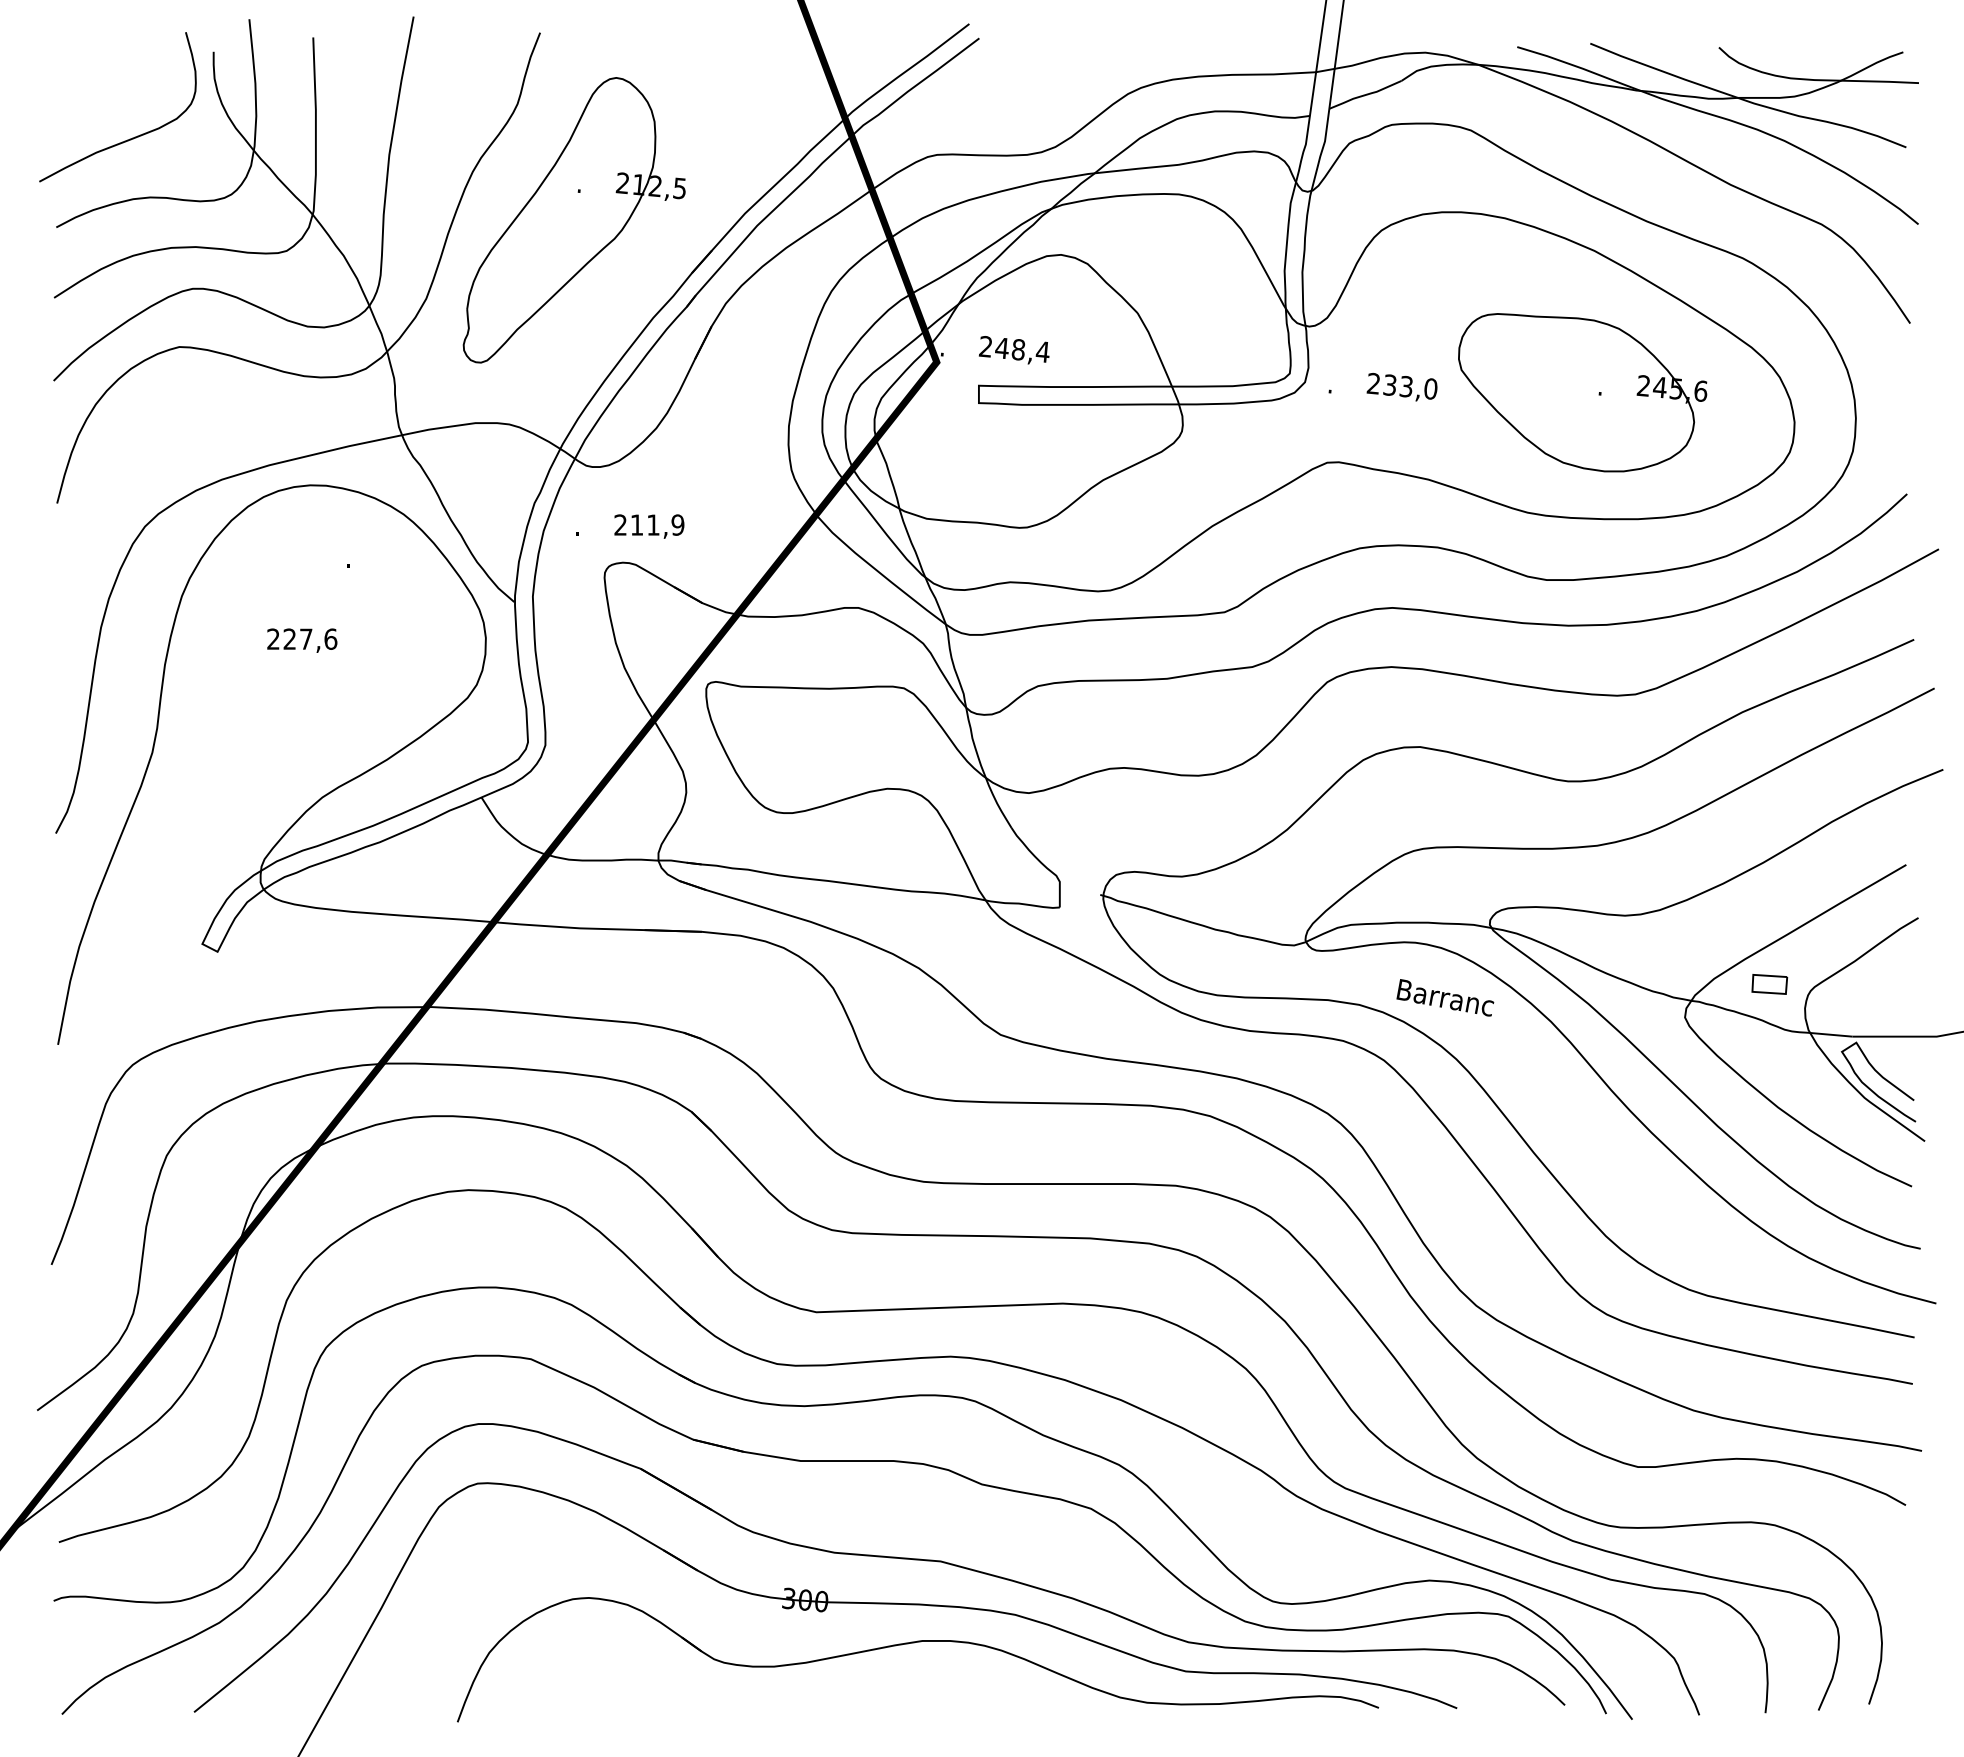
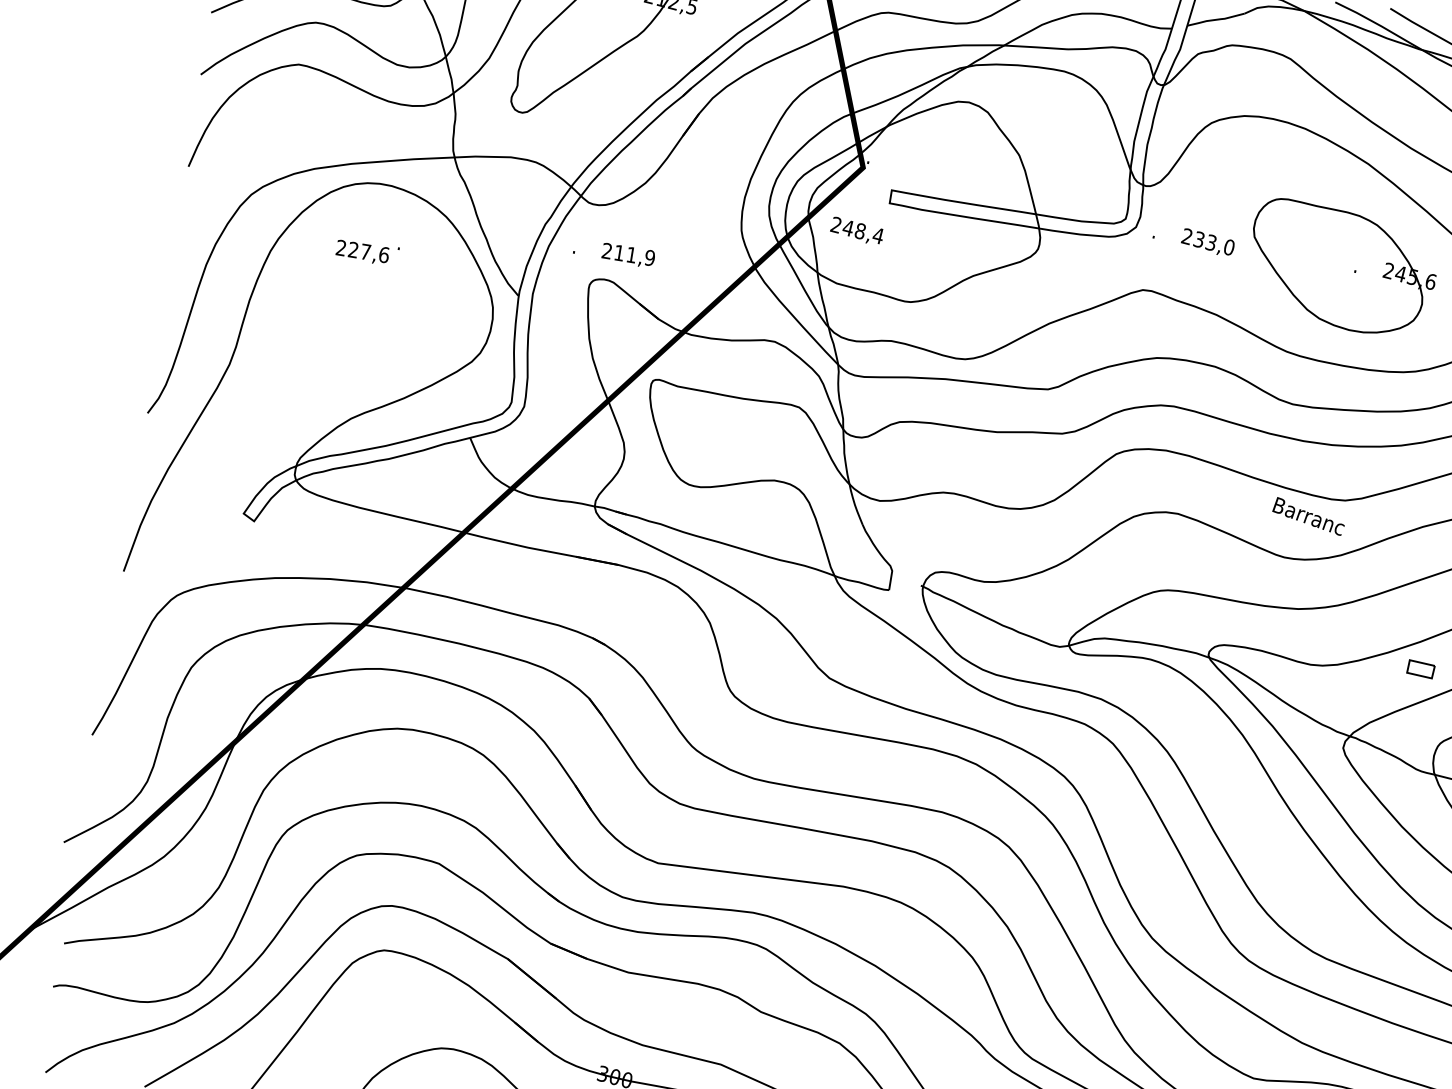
text: (1014, 350) -> (857, 231), moved
text: (302, 640) -> (362, 252), moved
part: (1769, 984) -> (1420, 669), moved
text: (1445, 997) -> (1309, 516), moved

